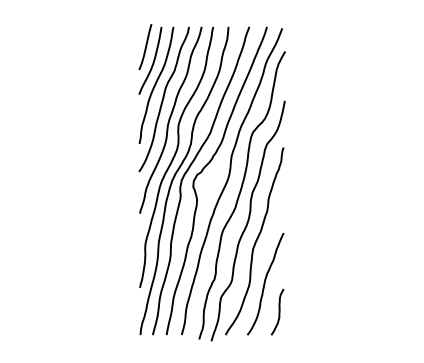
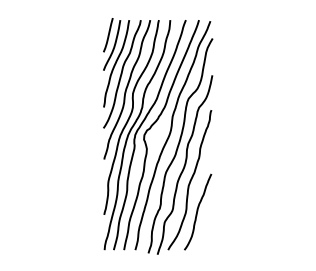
curve: (278, 312) -> (207, 233), removed

